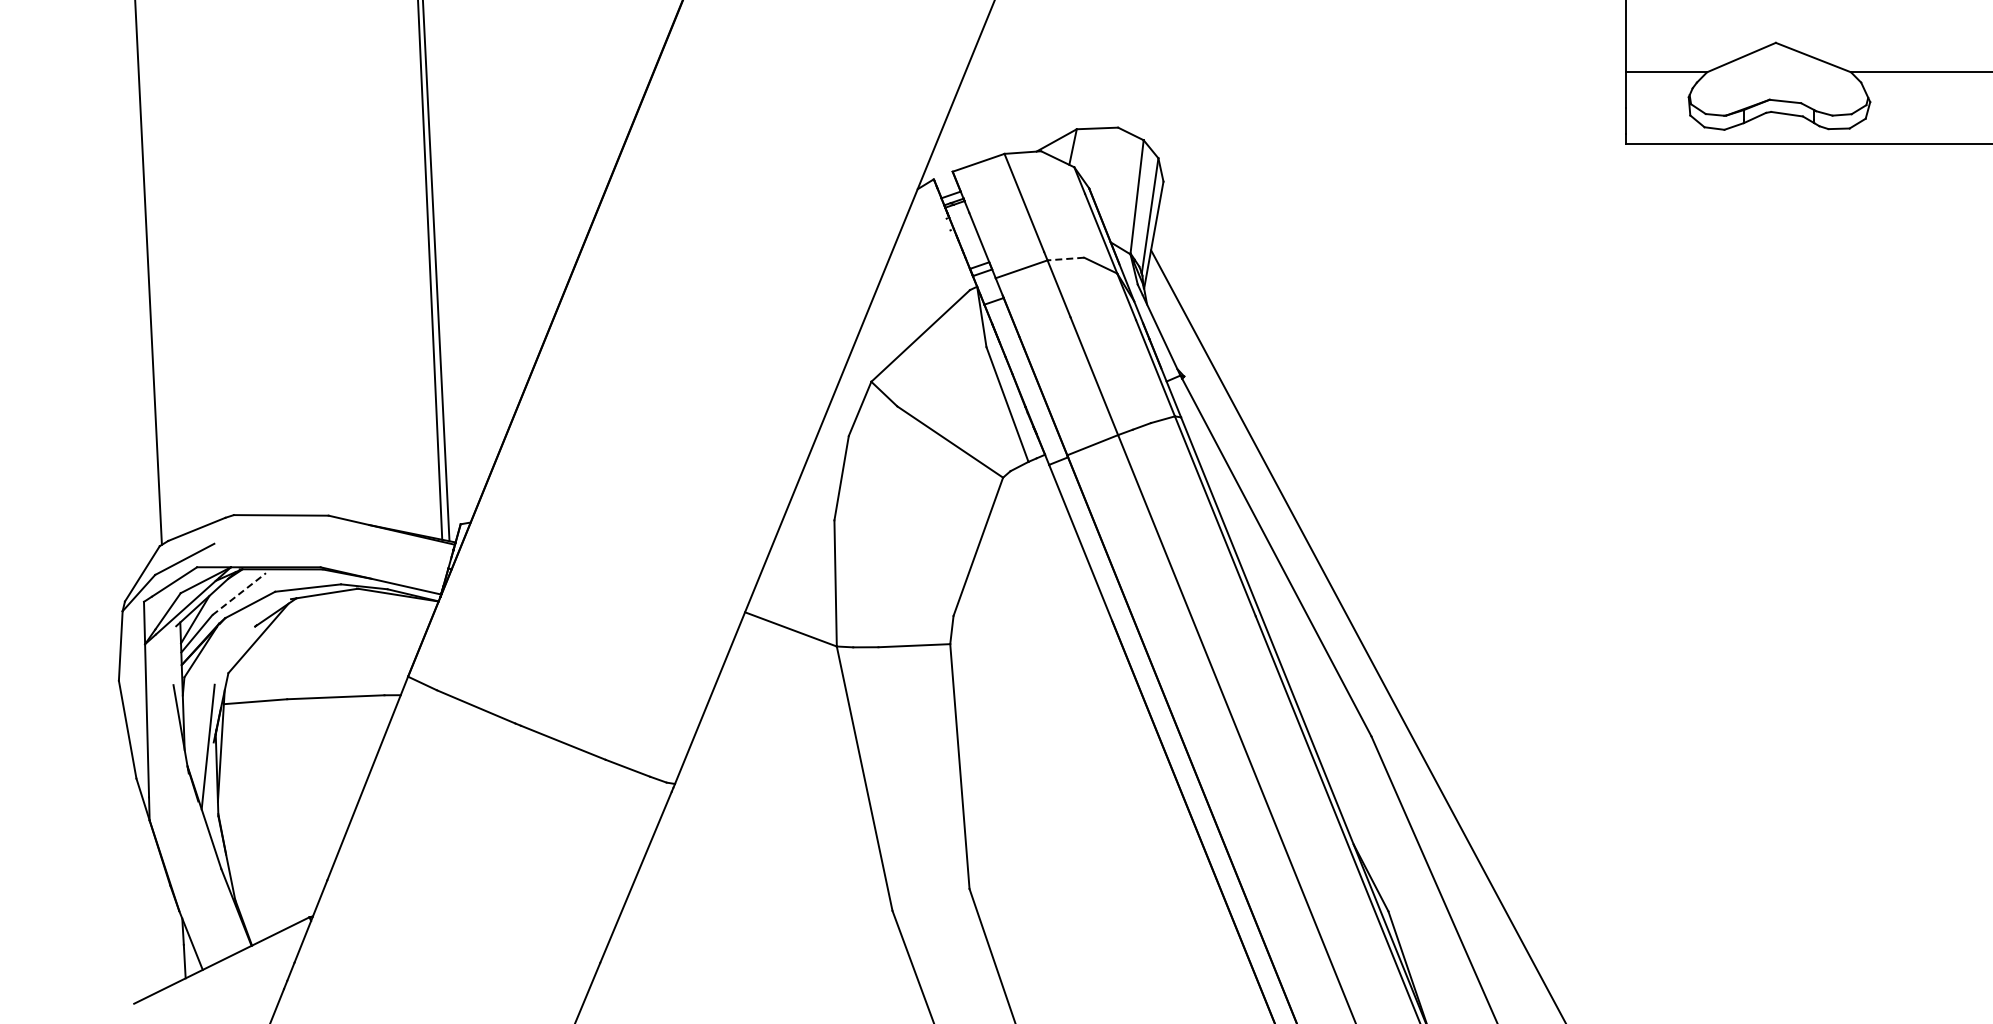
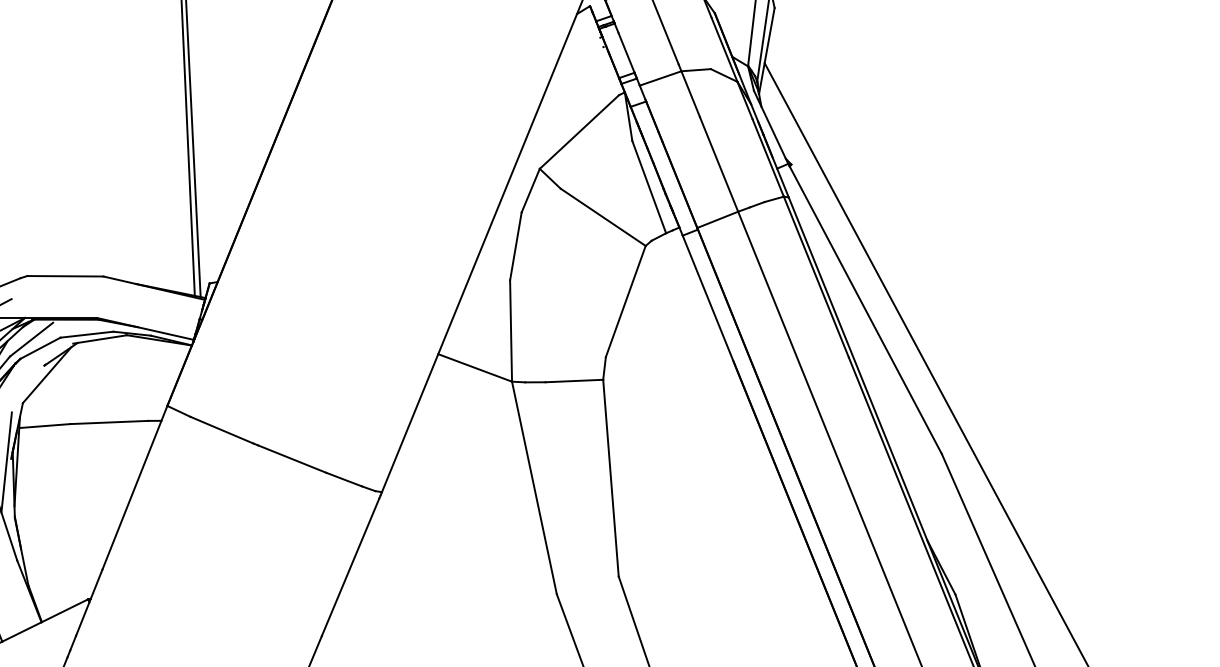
line: (1065, 259) -> (695, 70), dashed -> solid
line: (239, 593) -> (31, 339), dashed -> solid

